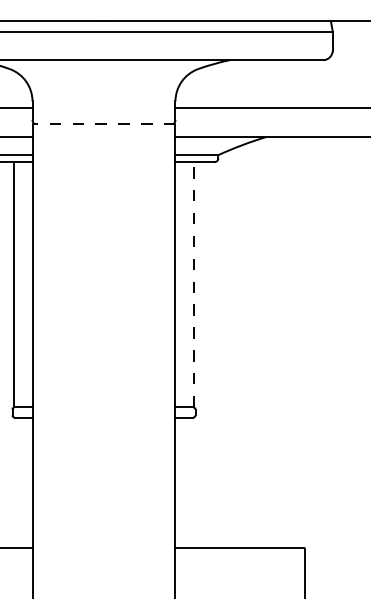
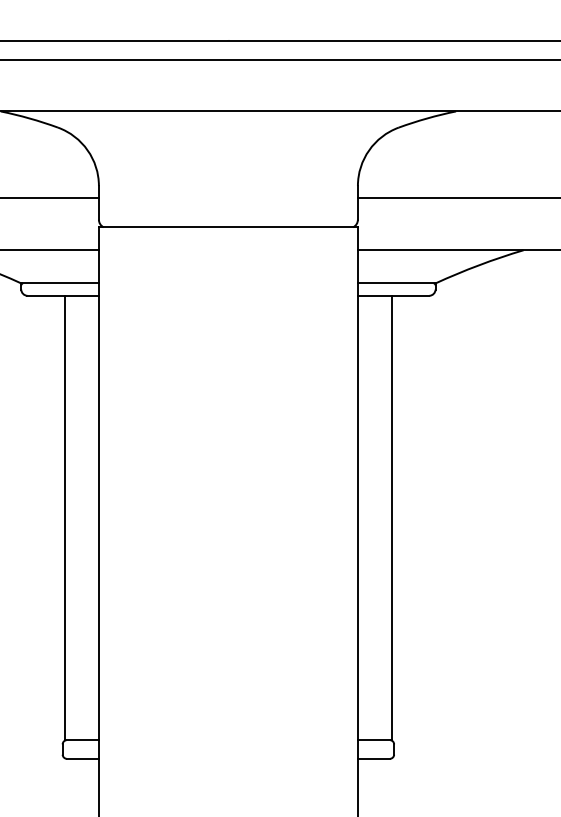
line: (103, 124) -> (227, 227), dashed -> solid
line: (194, 284) -> (392, 517), dashed -> solid

